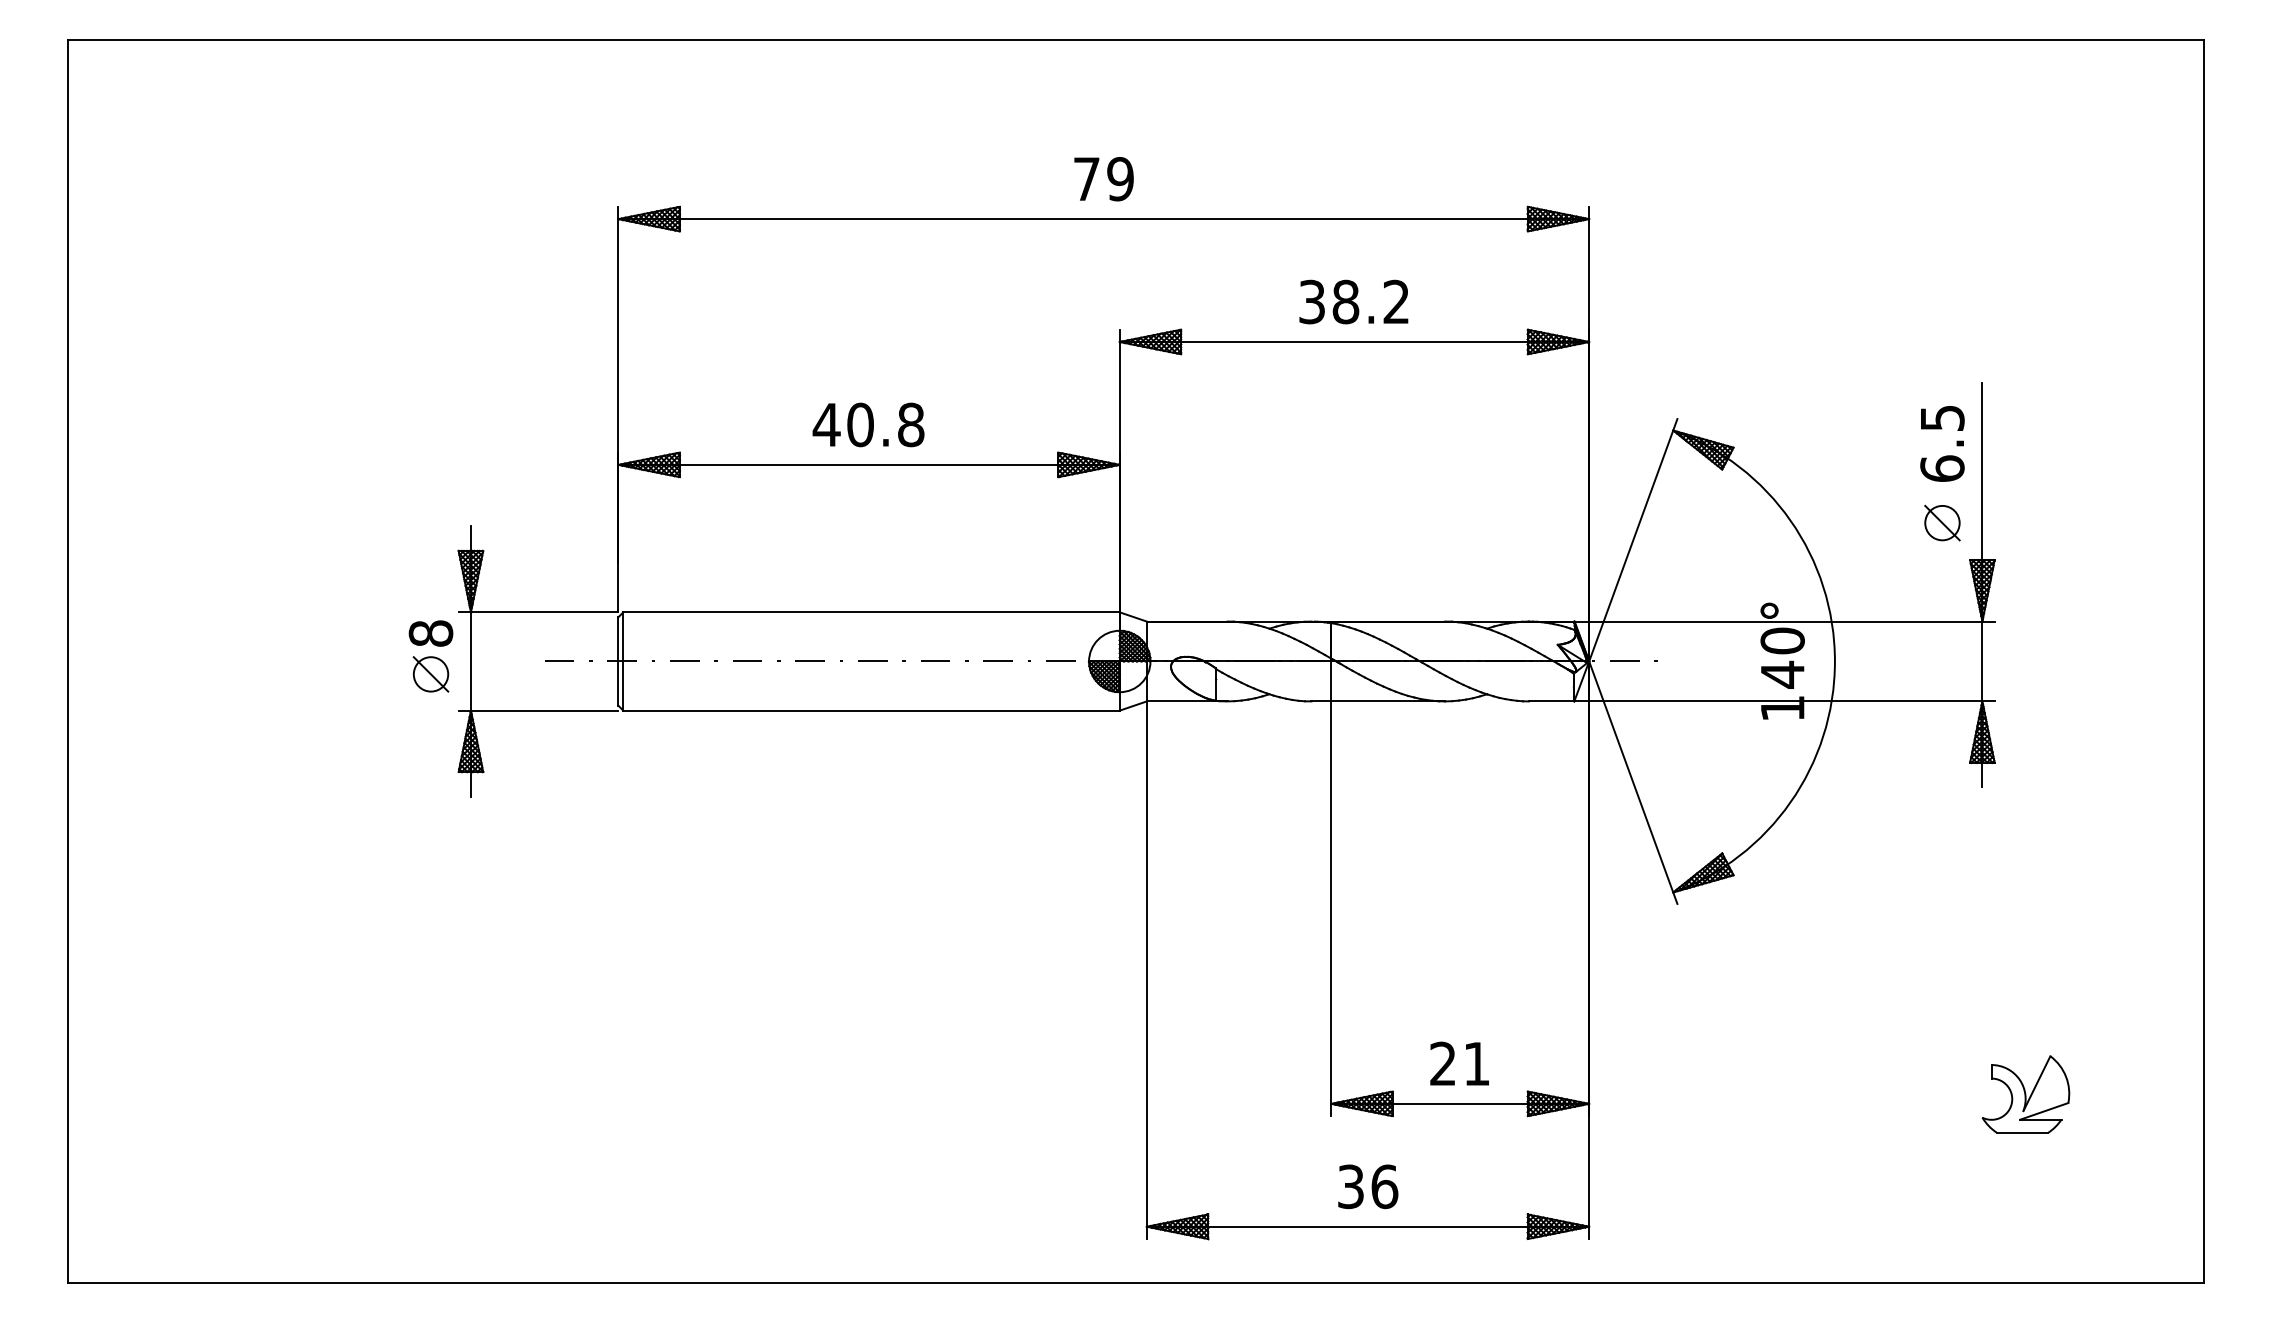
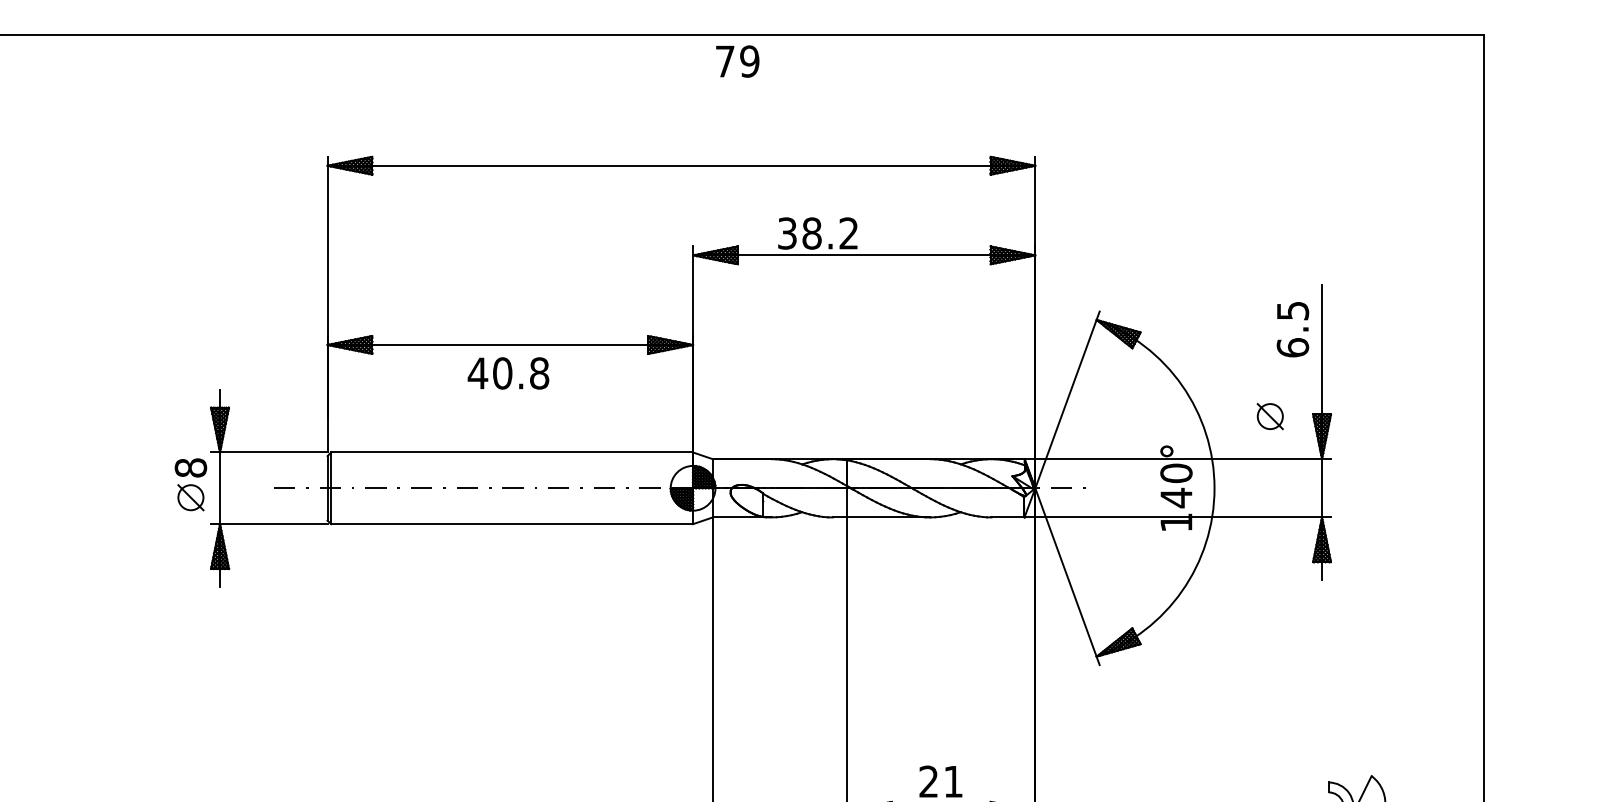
text: (1103, 179) -> (737, 61), moved
text: (1353, 301) -> (817, 233), moved
text: (868, 424) -> (508, 373), moved
part: (1942, 522) -> (1270, 416), moved

